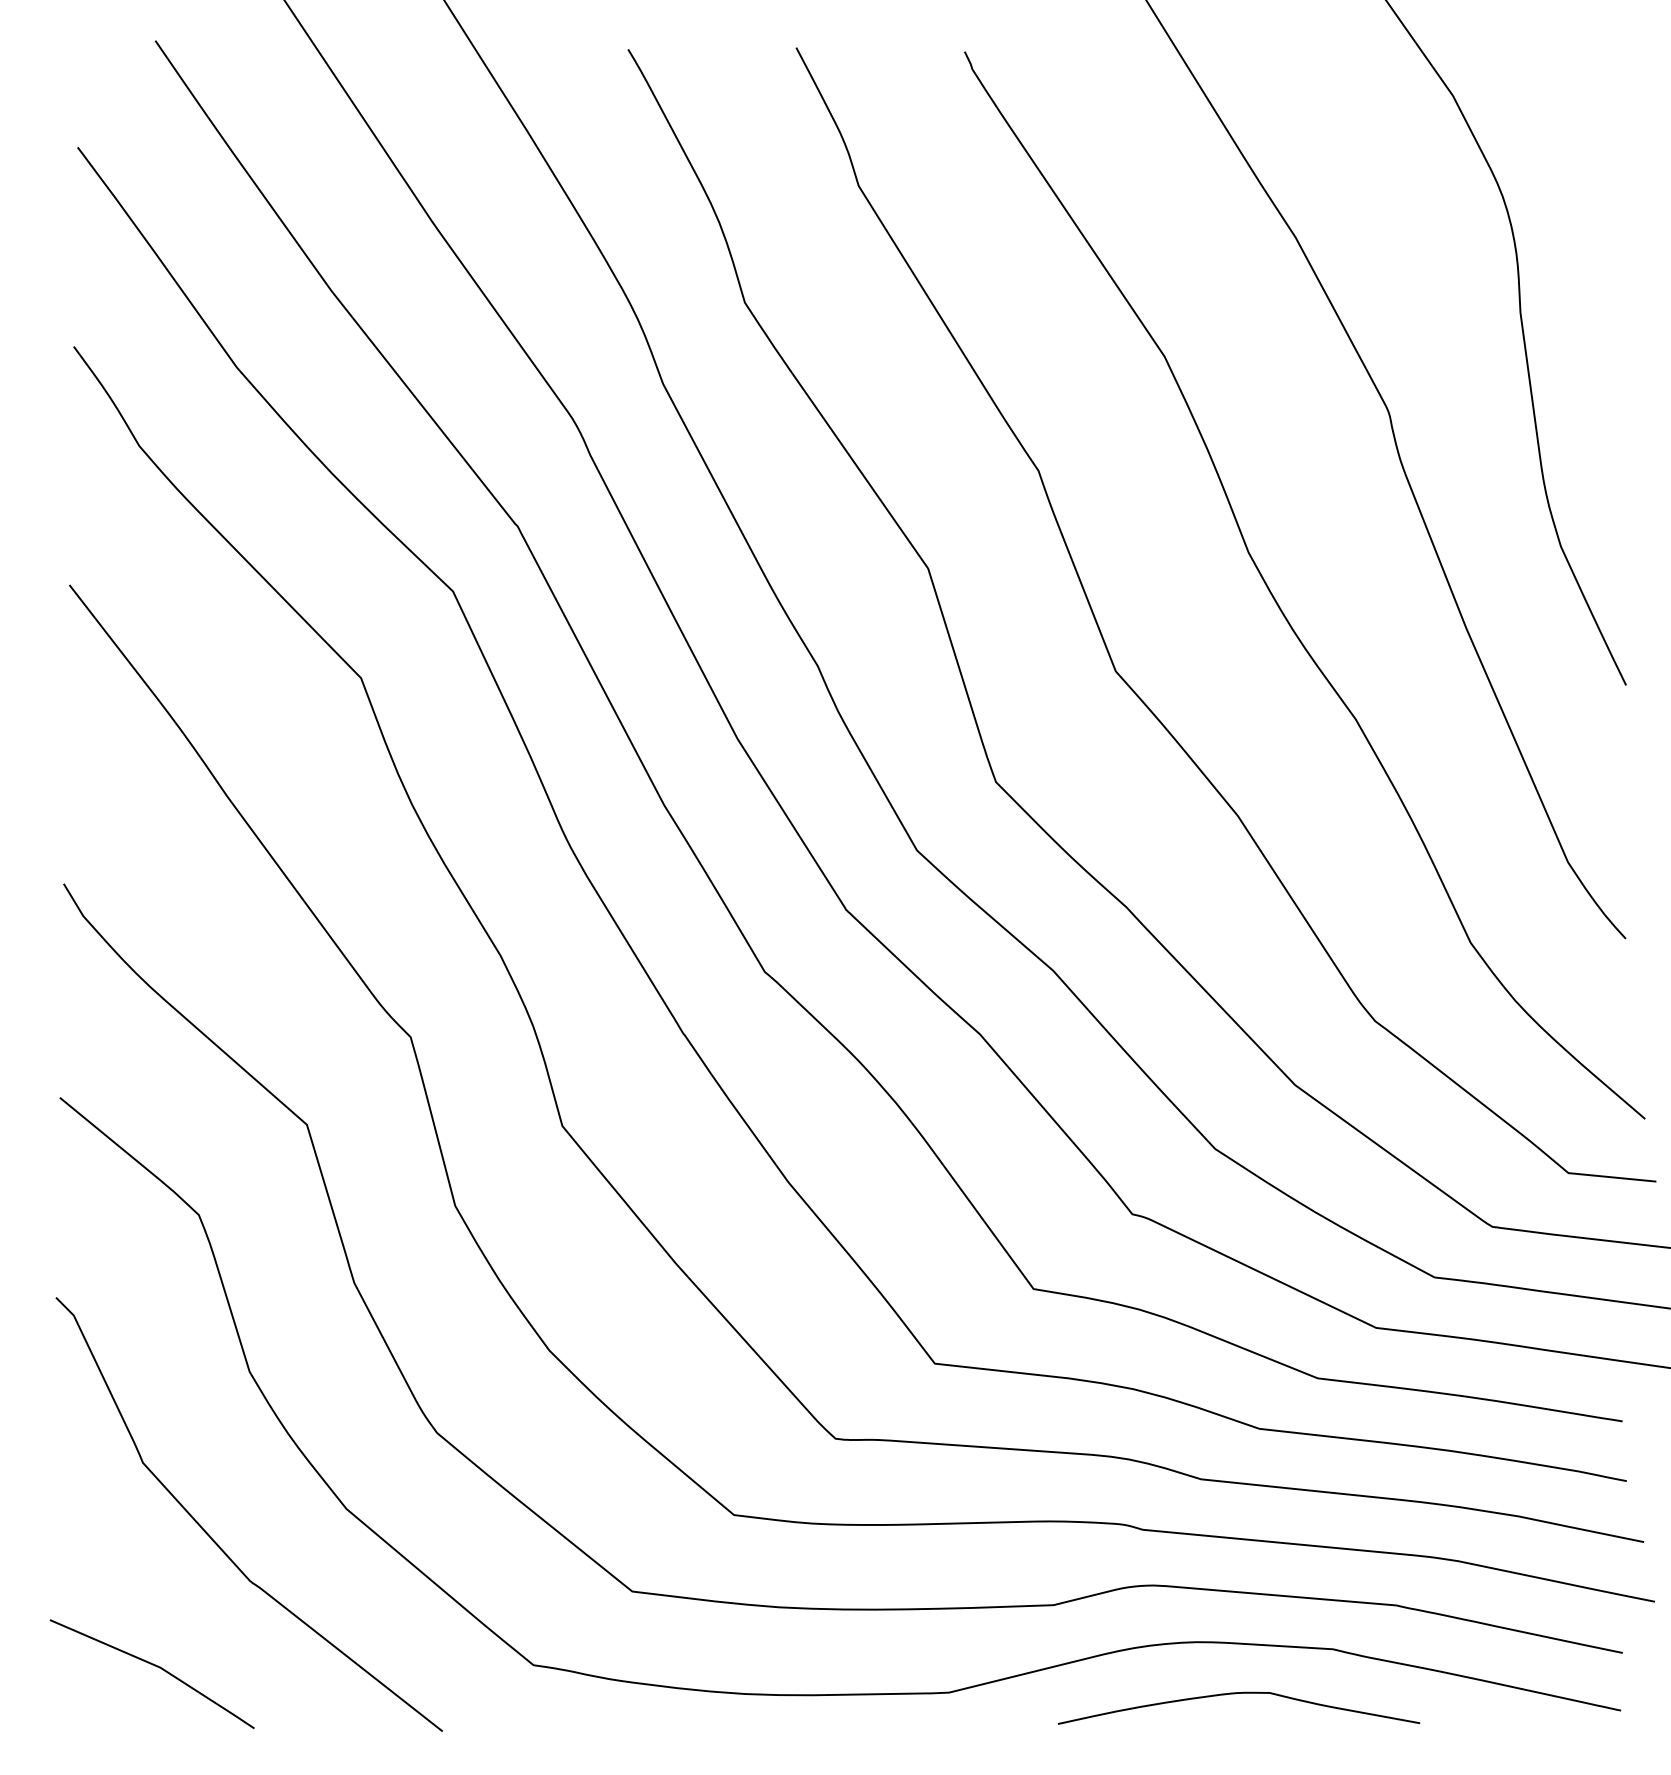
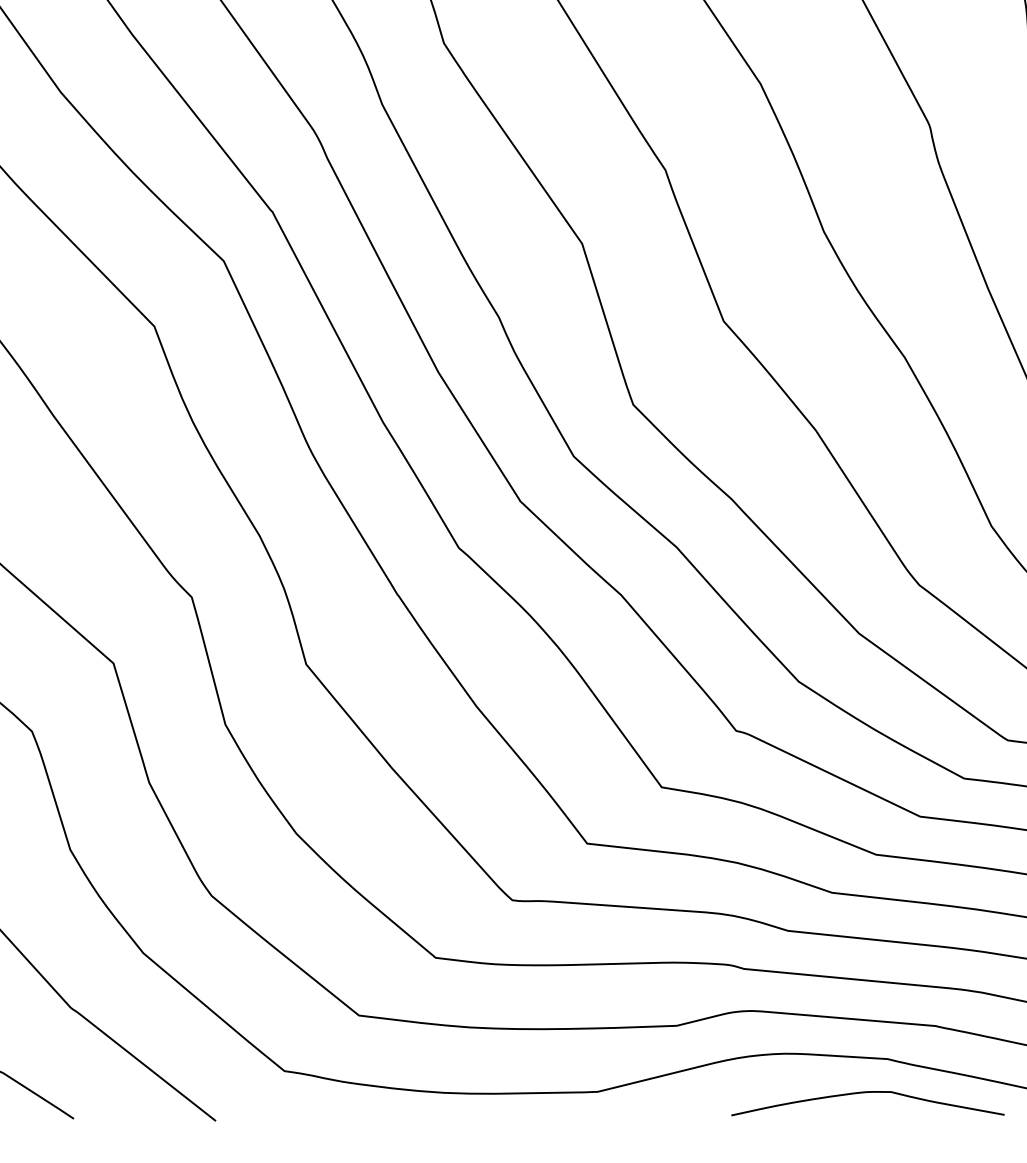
curve: (1235, 1694) -> (865, 1093), moved

